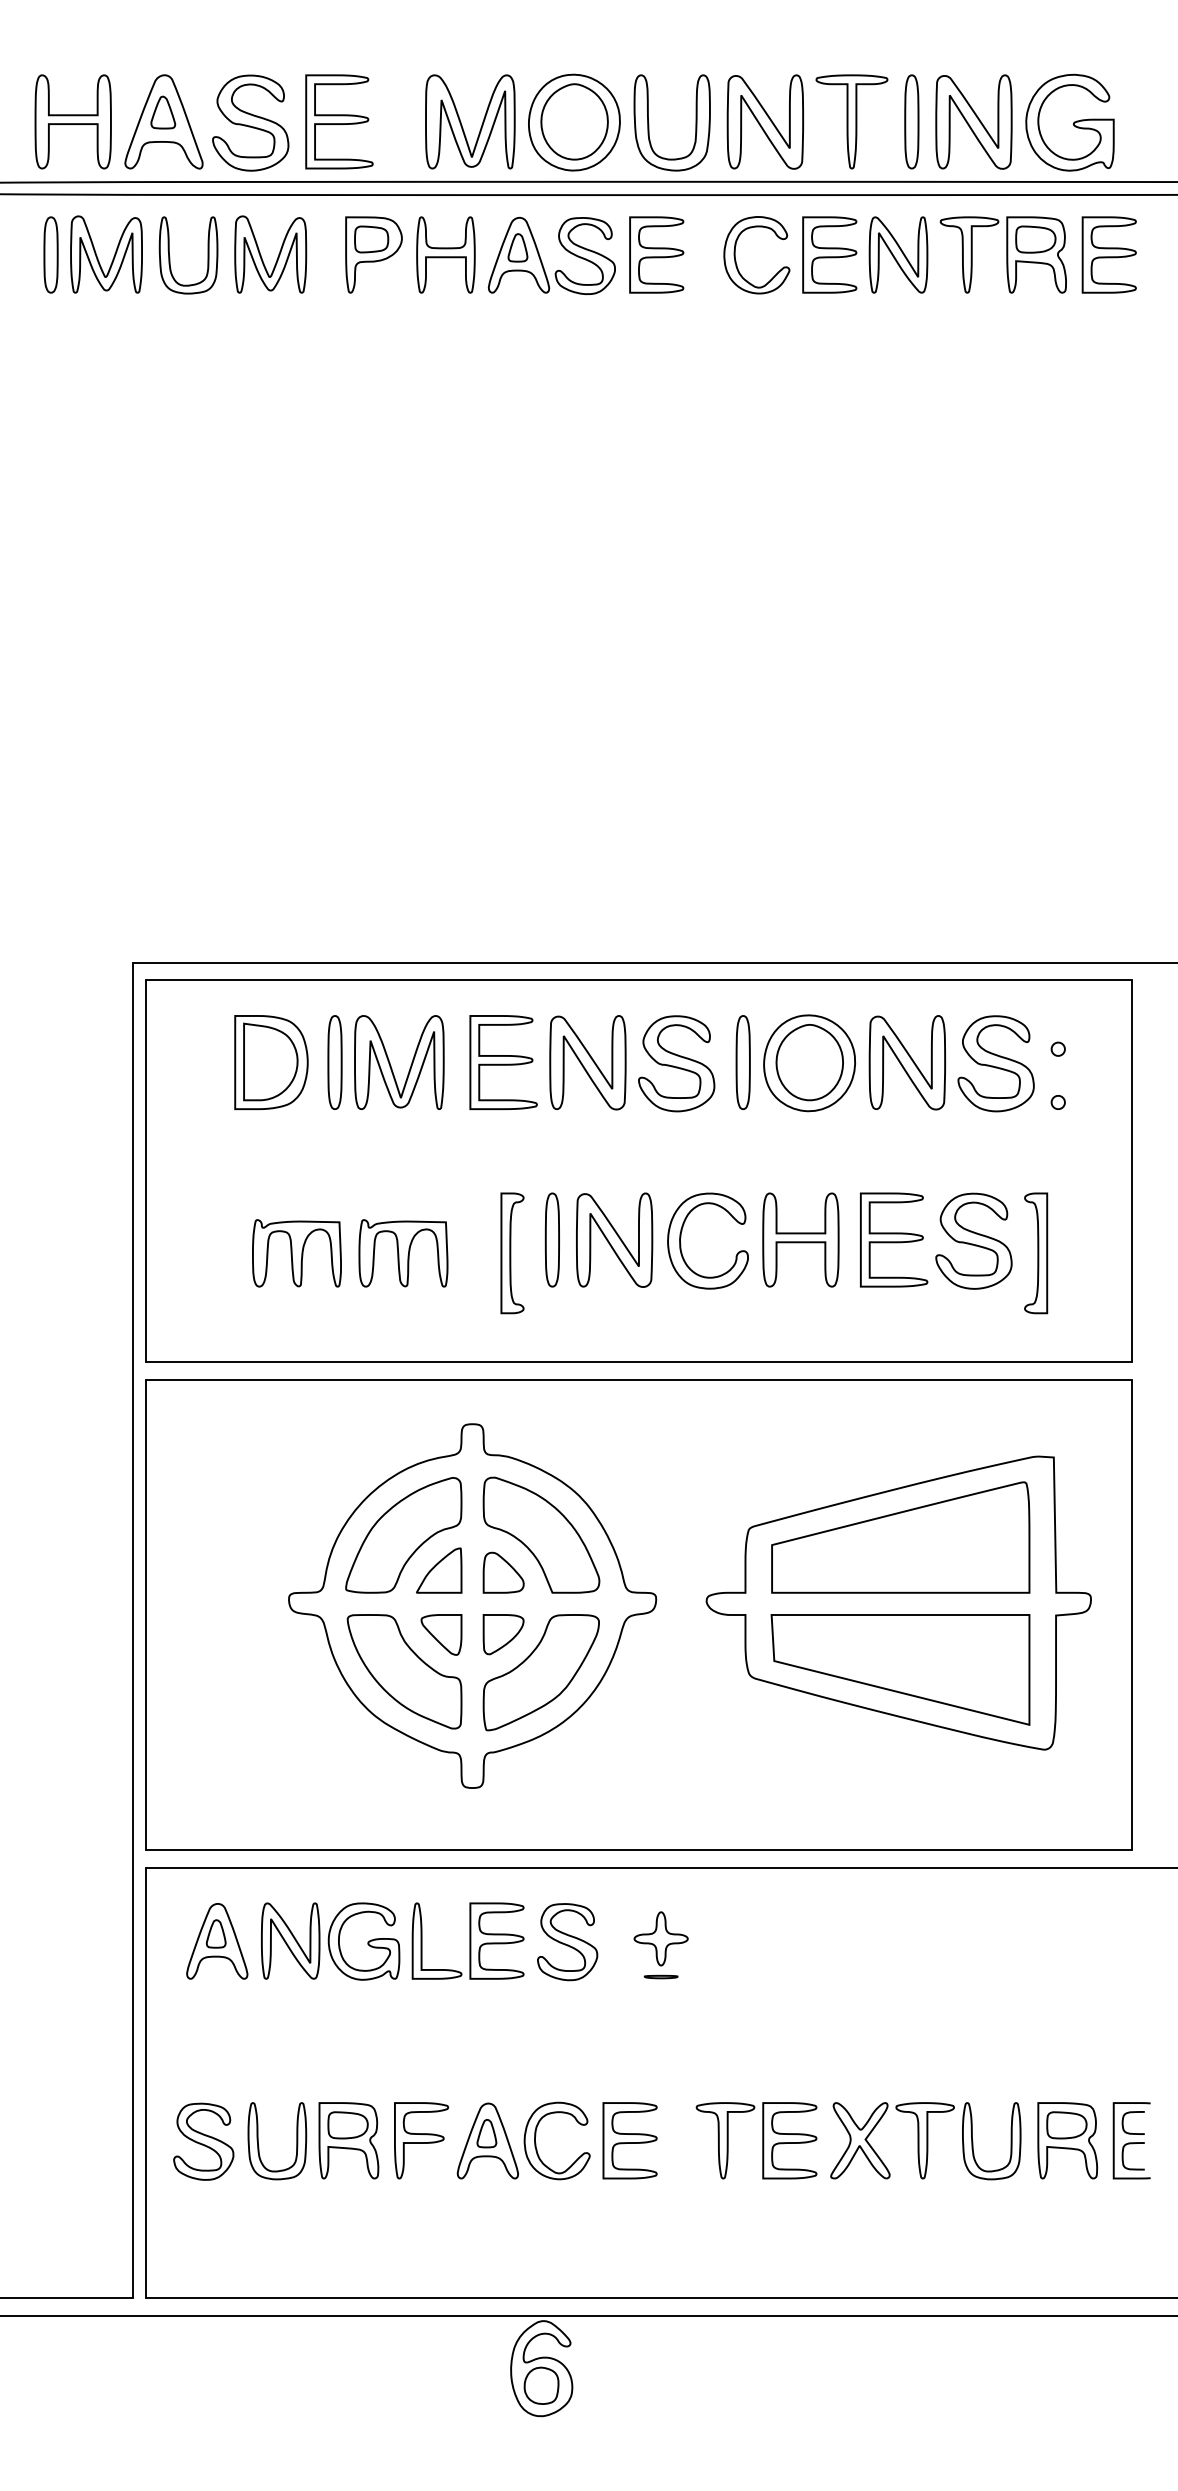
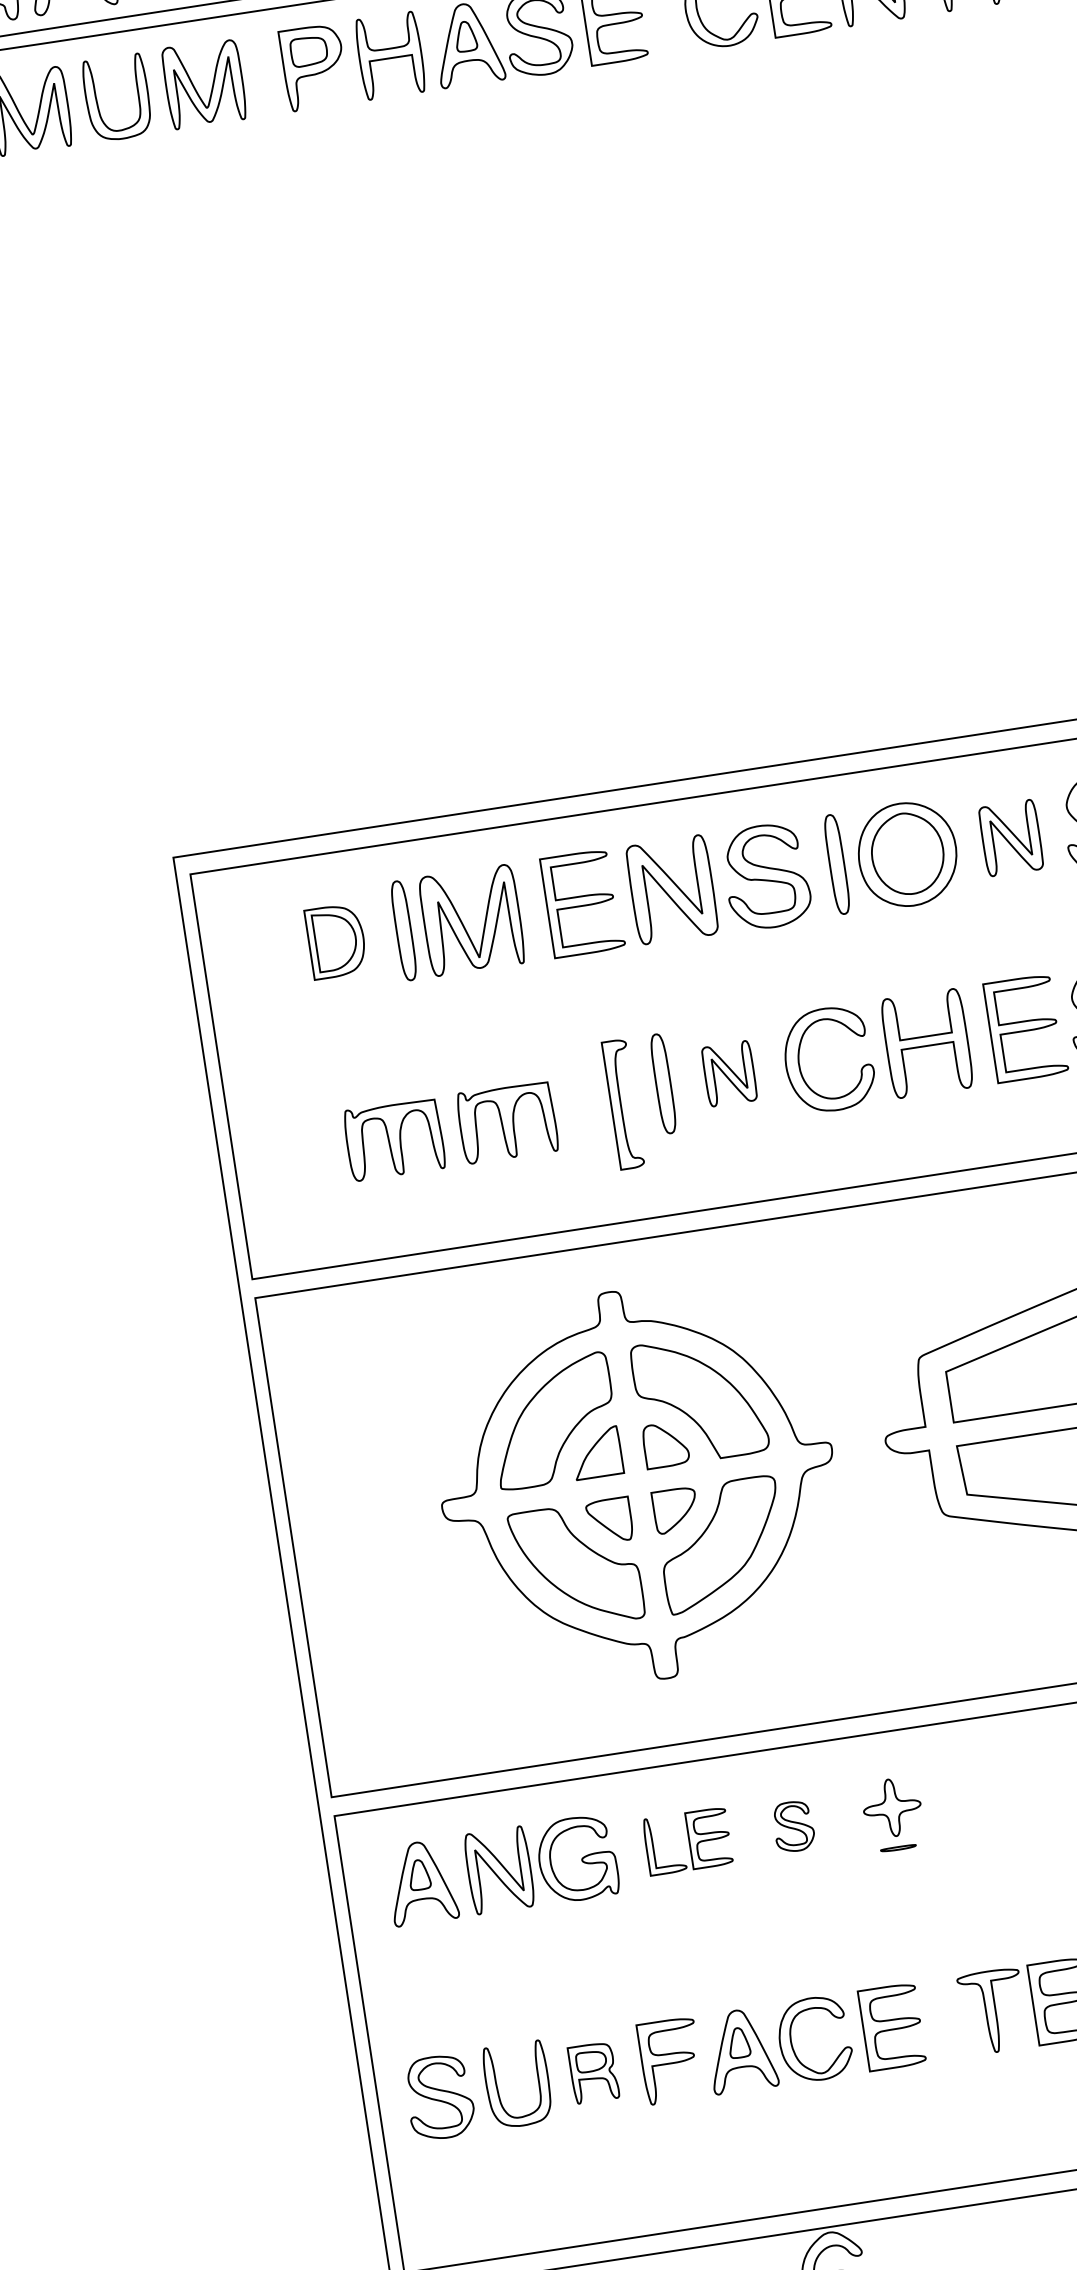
part: (271, 1062) -> (336, 941), size x0.7
part: (906, 1062) -> (1010, 837), size x0.7
part: (614, 1239) -> (729, 1073), size x0.6
part: (467, 1940) -> (687, 1841), size x0.7
part: (567, 1942) -> (793, 1826), size x0.6
part: (348, 2140) -> (593, 2072), size x0.7

